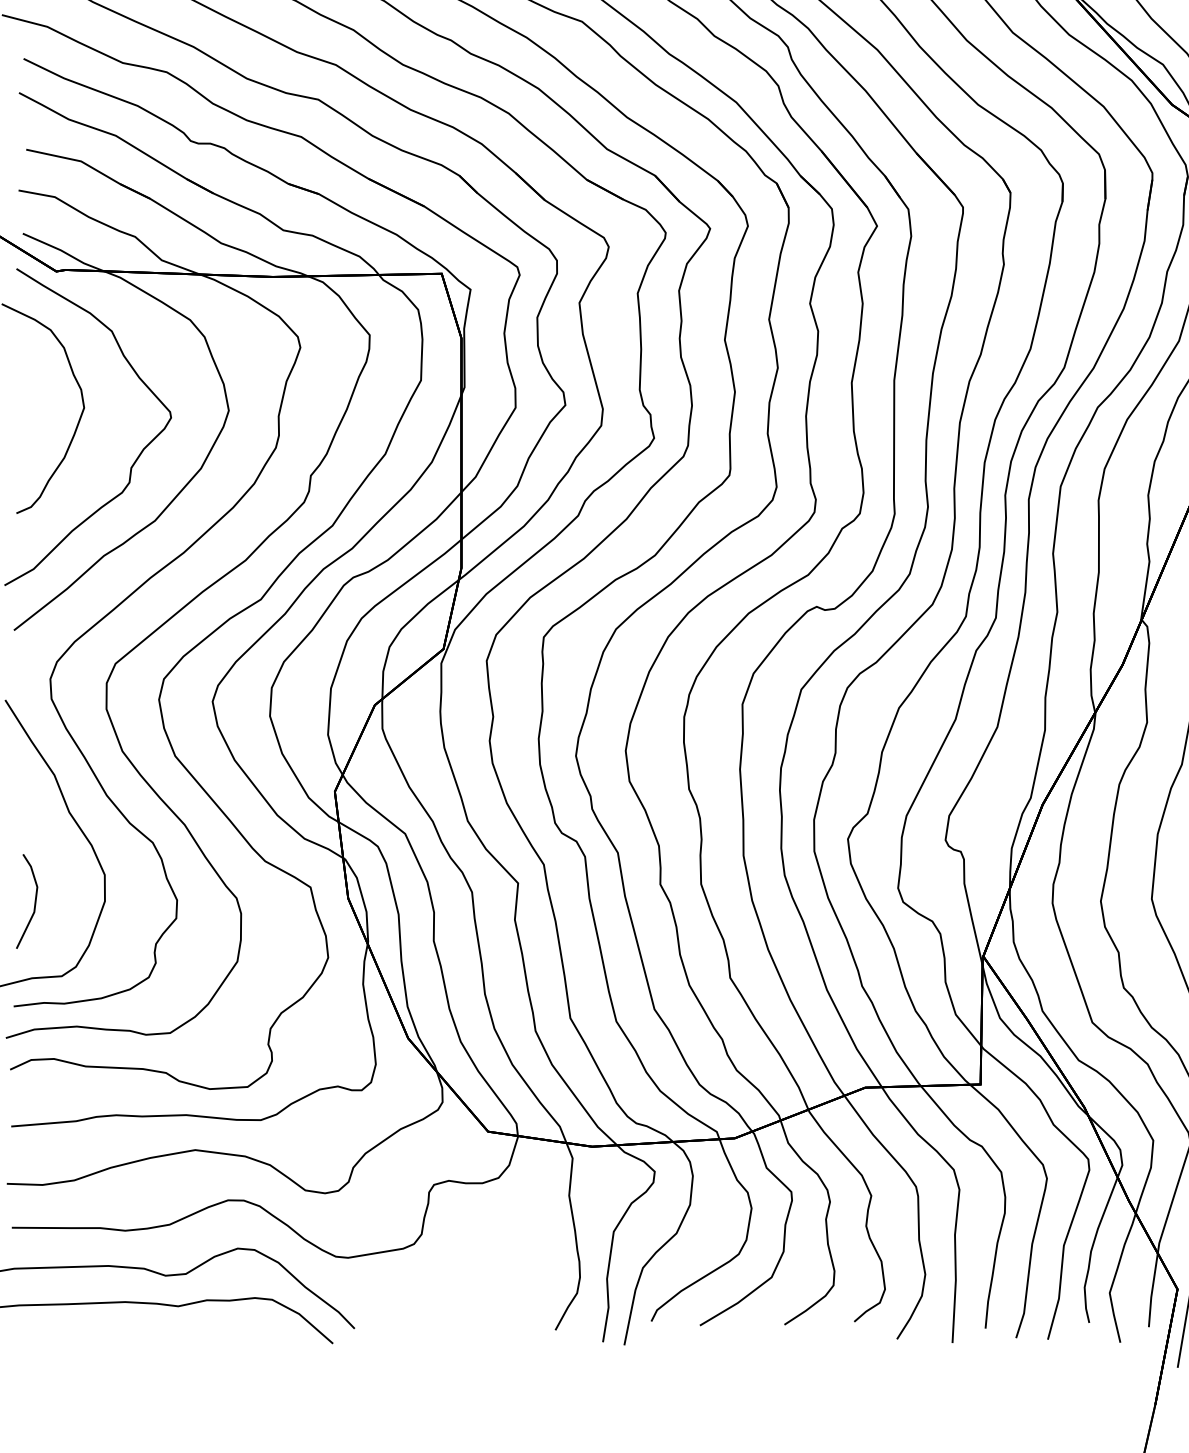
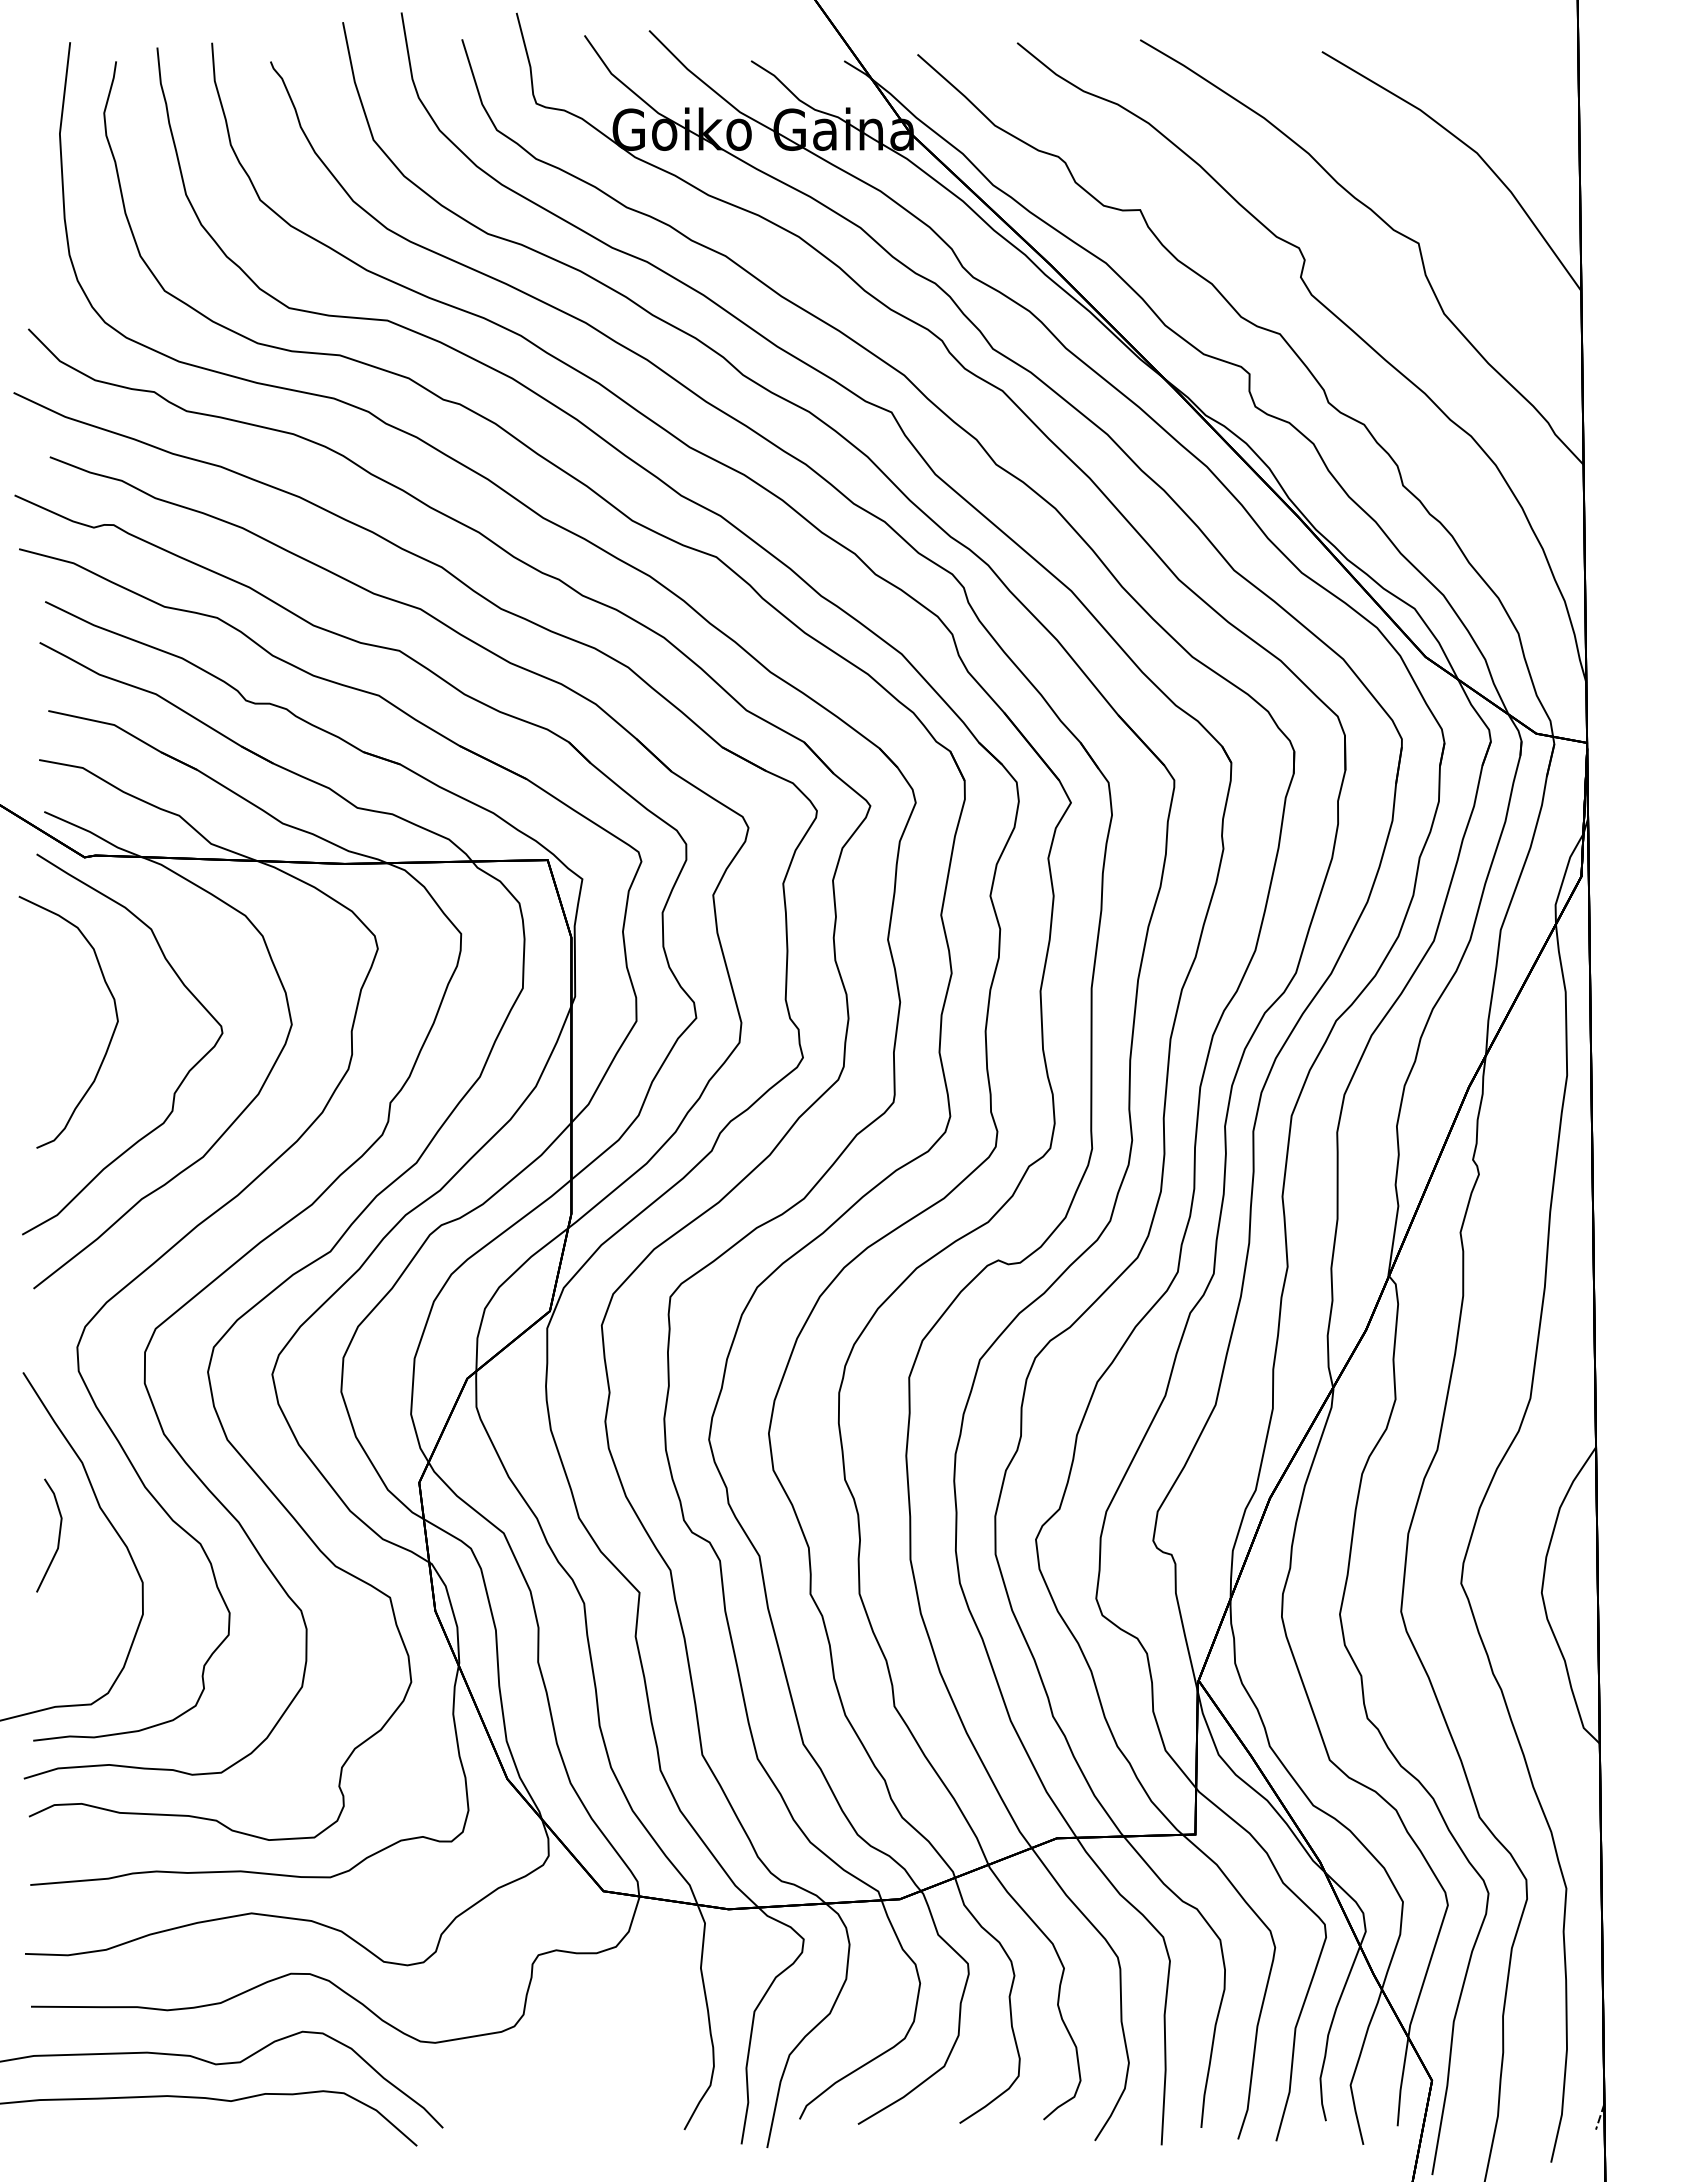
line: (34, 901) -> (58, 1535), moved

